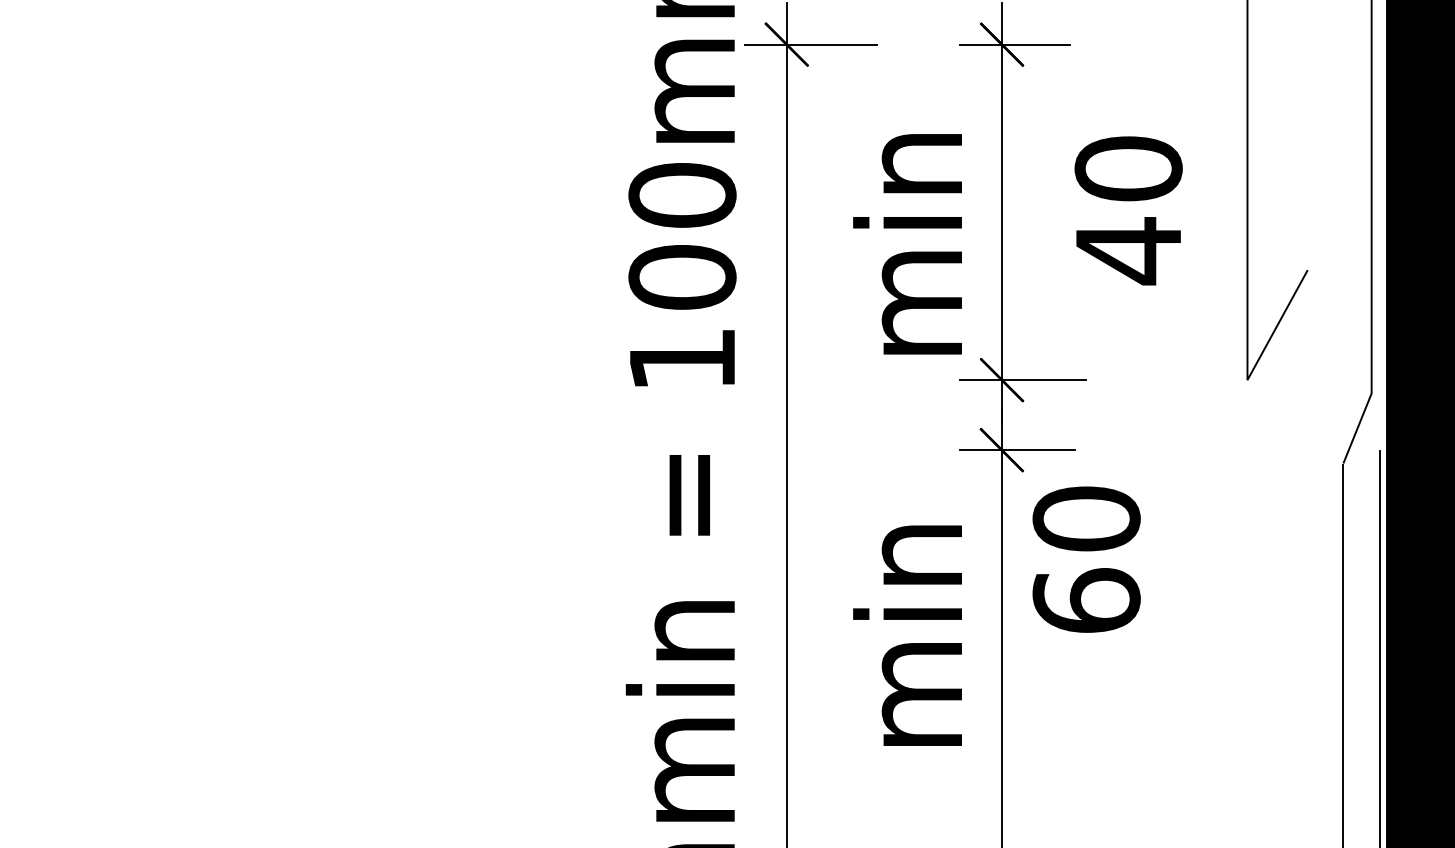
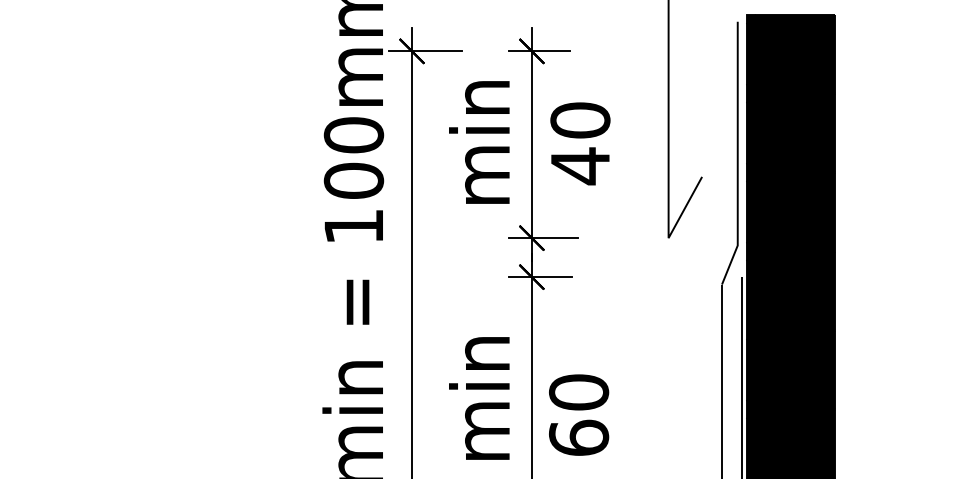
text: (1128, 210) -> (580, 143), moved
text: (907, 244) -> (479, 142), moved
text: (1087, 558) -> (579, 414), moved
text: (907, 635) -> (479, 398), moved

